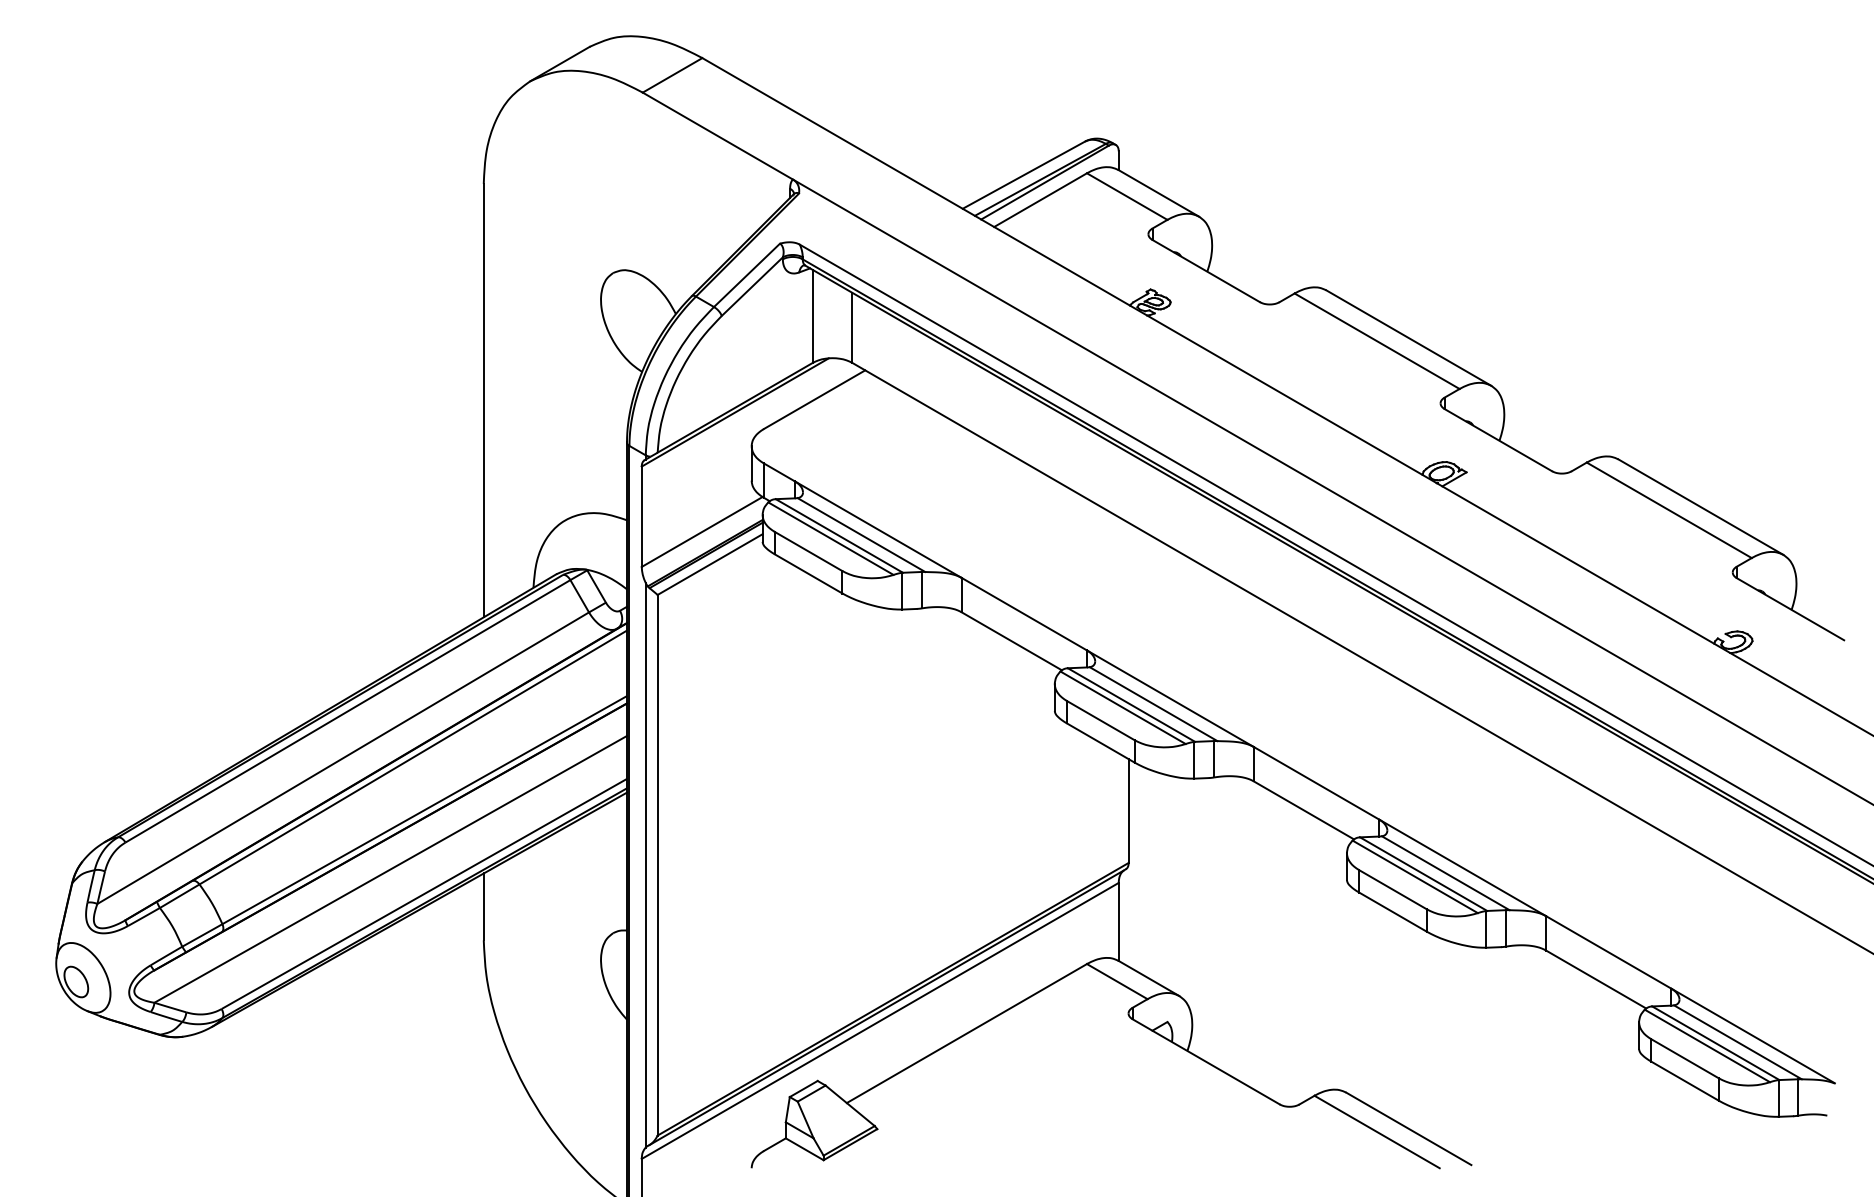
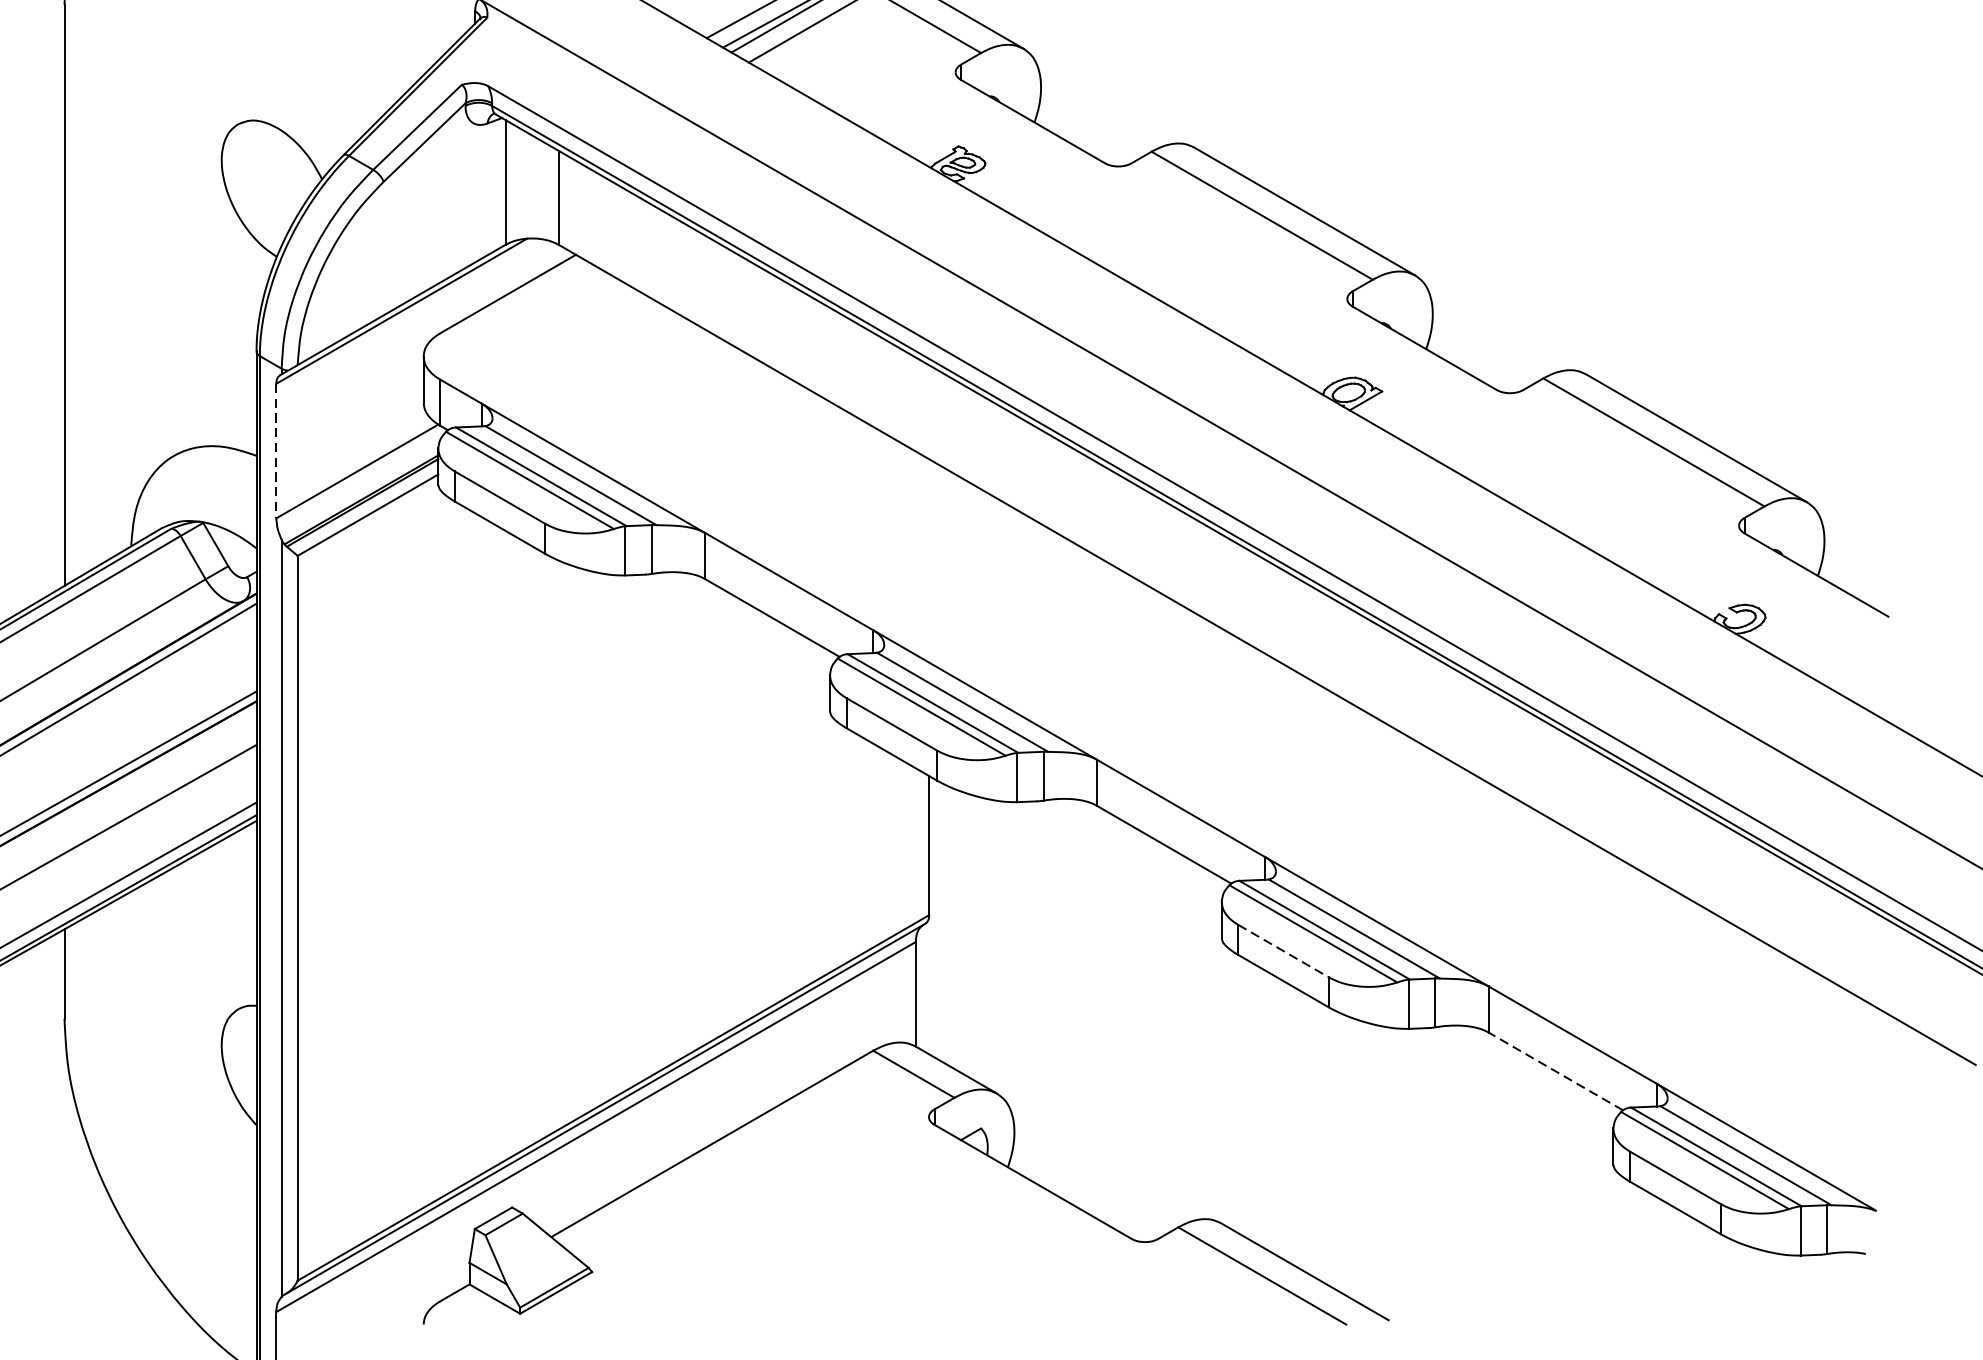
line: (641, 517) -> (275, 452), solid -> dashed
line: (1393, 889) -> (1284, 950), solid -> dashed
line: (1596, 979) -> (1556, 1071), solid -> dashed

